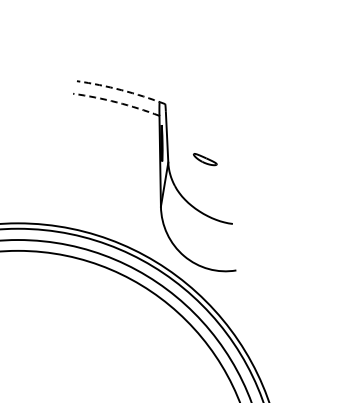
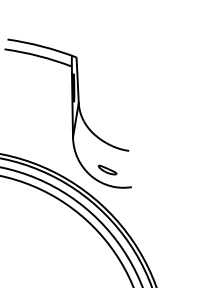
arc: (121, 90) -> (42, 46), dashed -> solid
arc: (116, 102) -> (38, 56), dashed -> solid
part: (205, 159) -> (107, 170), moved

